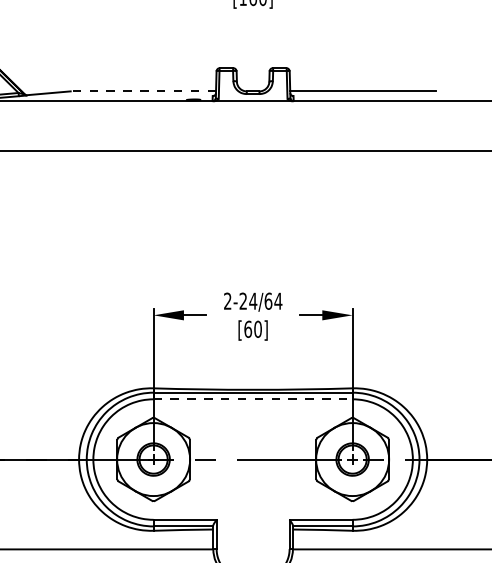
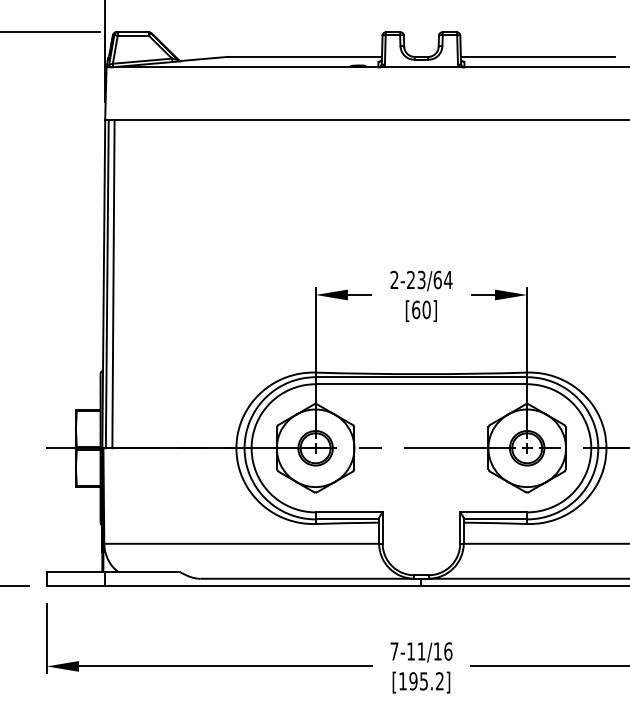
line: (143, 90) -> (304, 56), dashed -> solid
text: (253, 300) -> (421, 279), 2-24/64 -> 2-23/64
line: (253, 399) -> (421, 384), dashed -> solid

